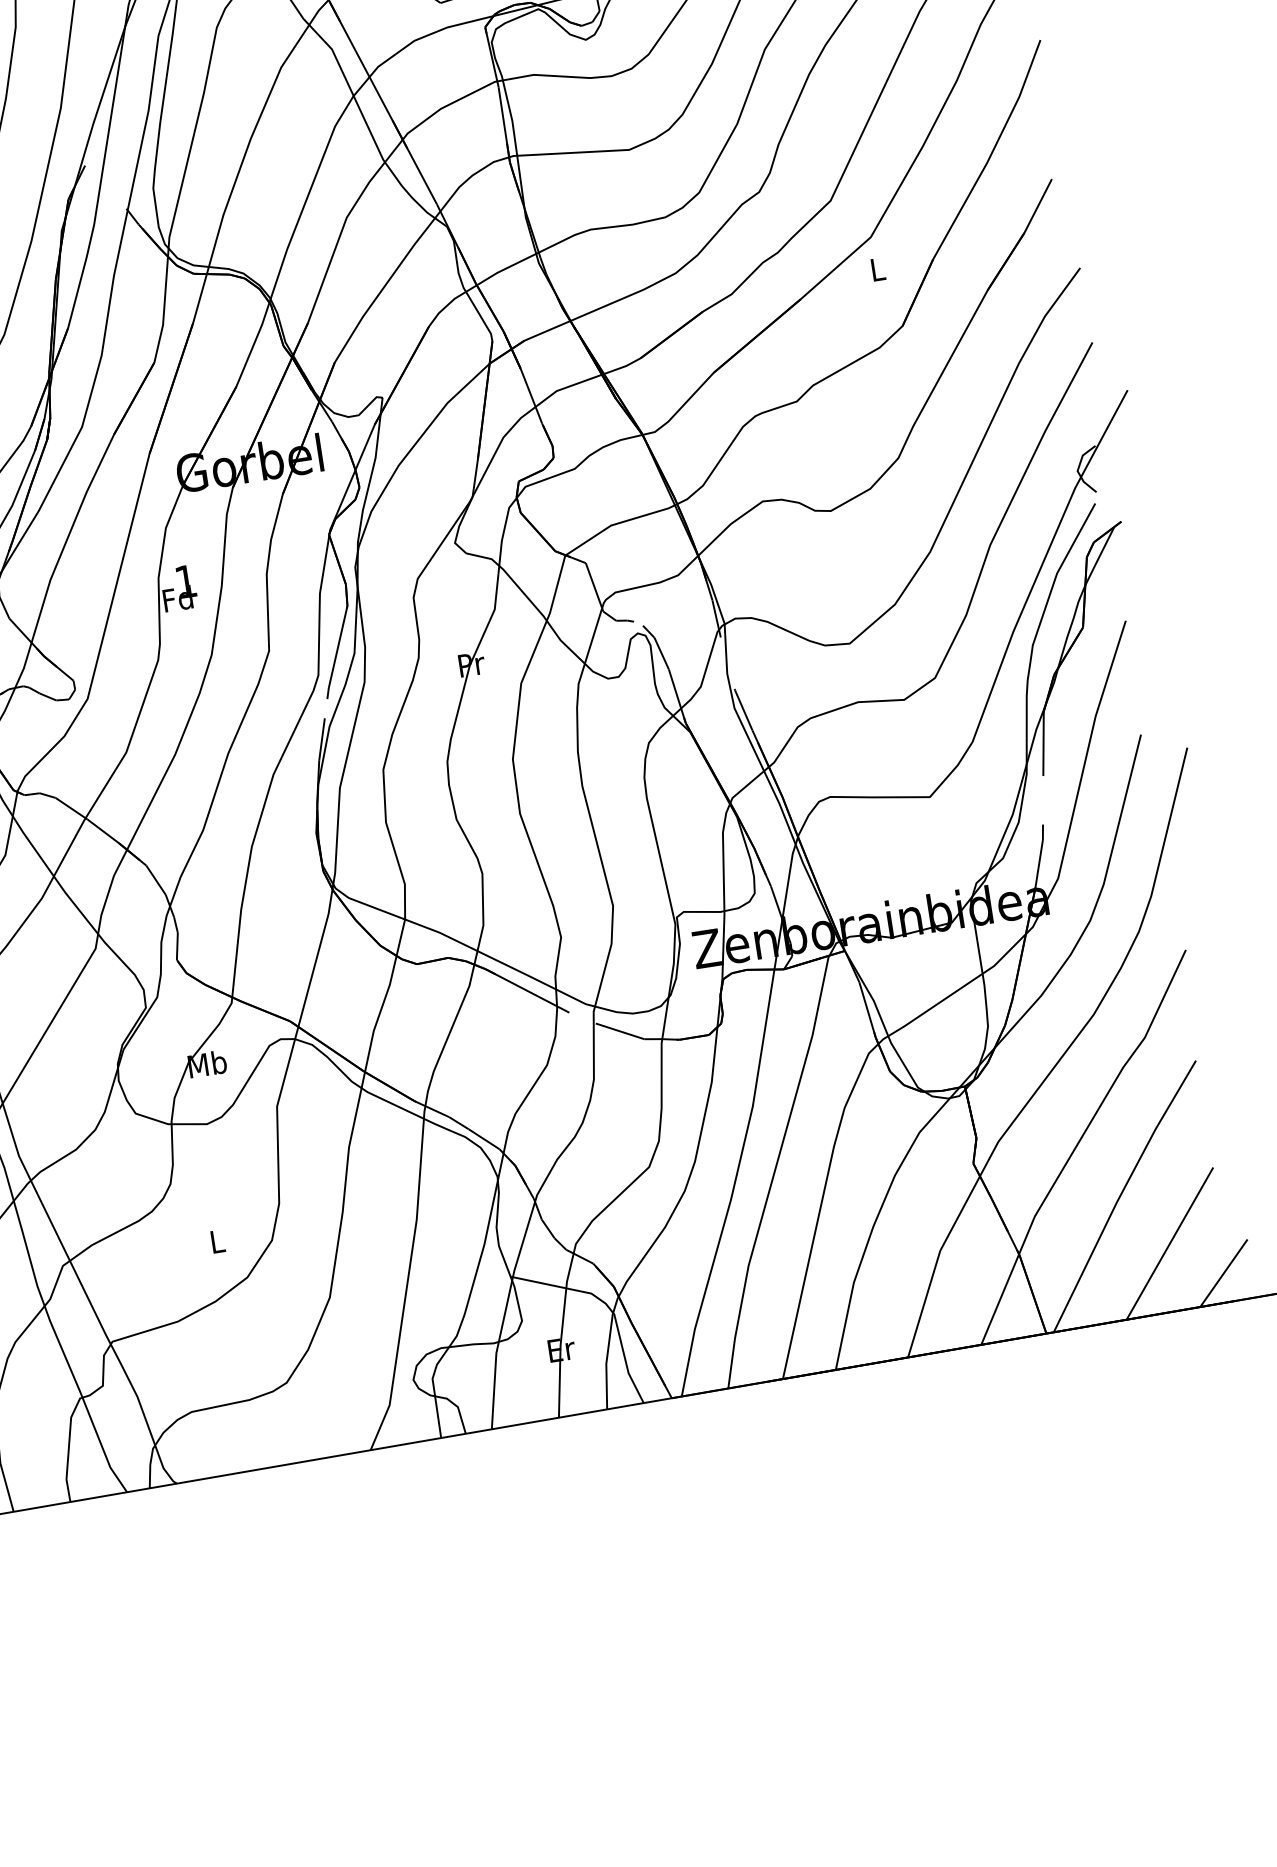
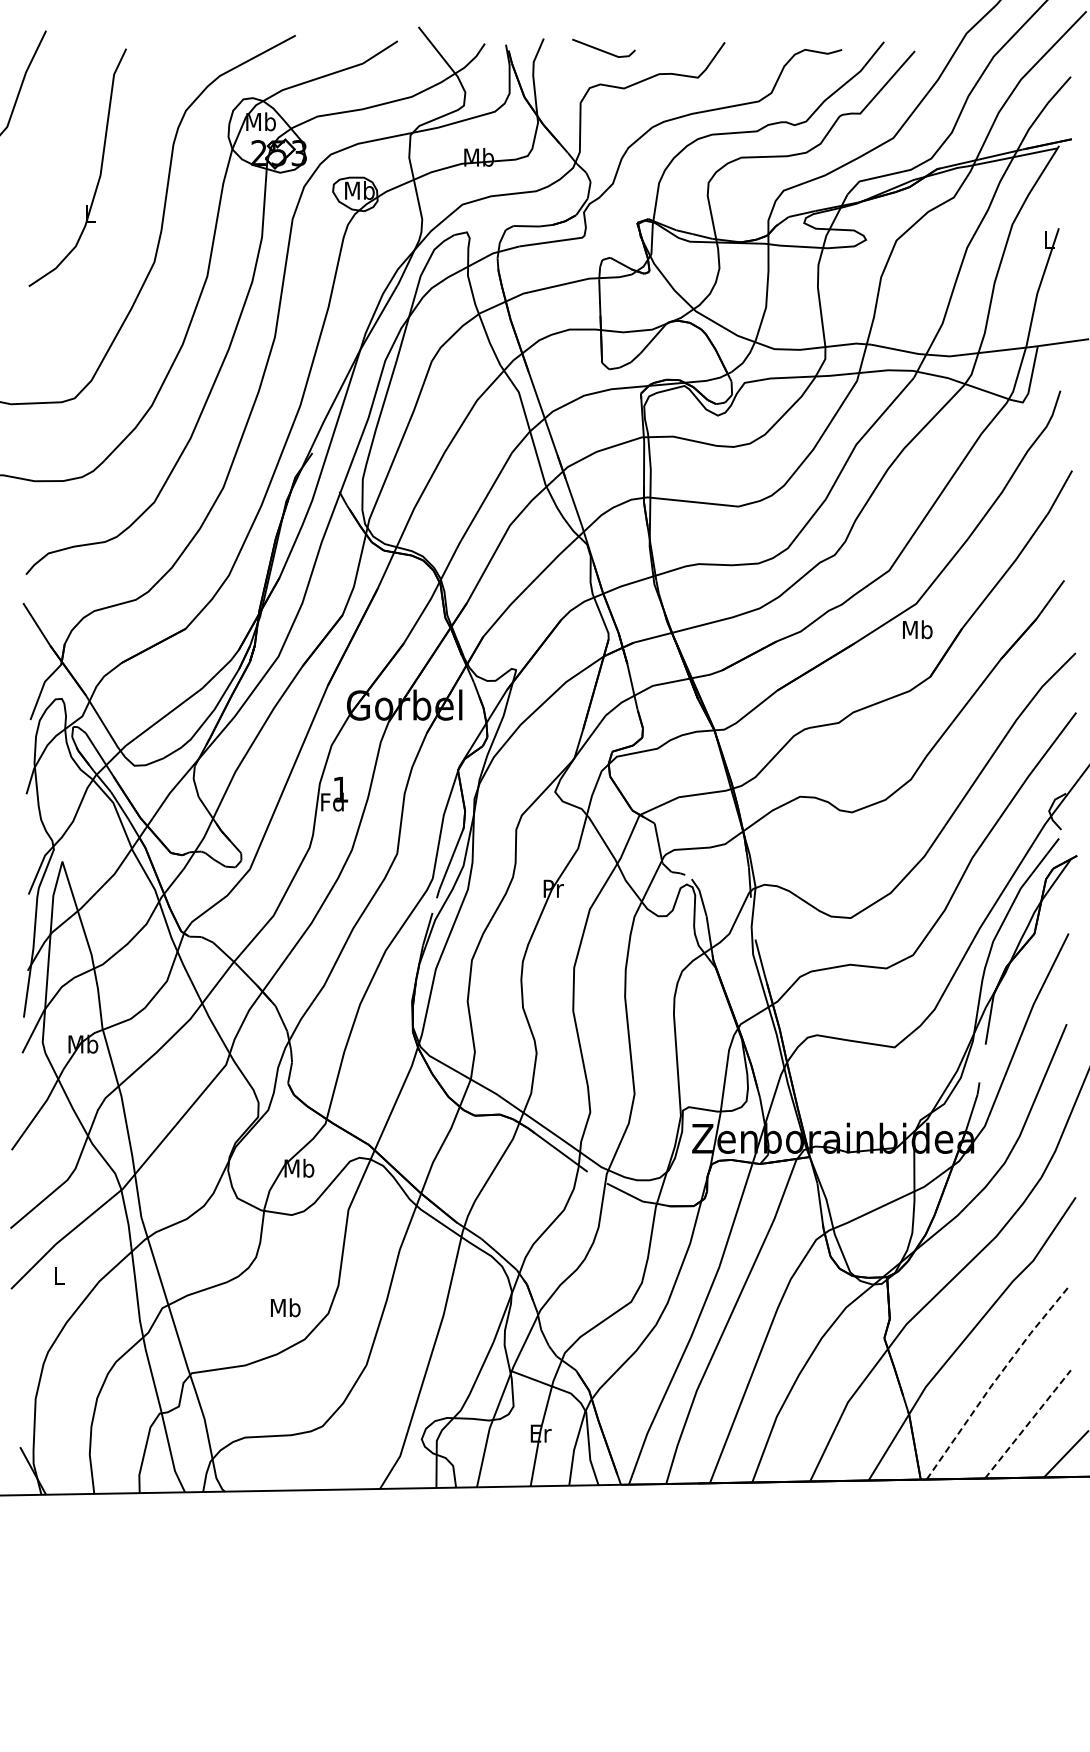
text: (877, 269) -> (917, 629), L -> Mb
line: (1121, 1193) -> (996, 1379), solid -> dashed
text: (217, 1241) -> (285, 1307), L -> Mb
line: (1170, 1243) -> (1028, 1424), solid -> dashed

